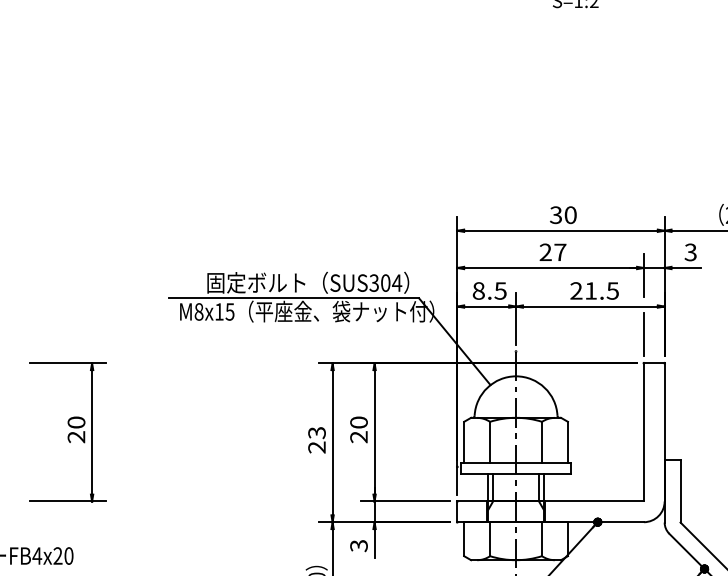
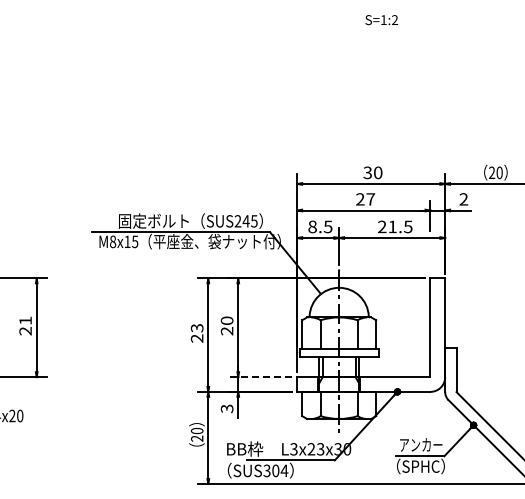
text: (690, 252) -> (463, 199), 3 -> 2
text: (384, 283) -> (245, 221), SUS304 -> SUS245
line: (644, 333) -> (430, 257), removed
text: (76, 422) -> (25, 320), 20 -> 21
line: (405, 502) -> (260, 377), solid -> dashed

